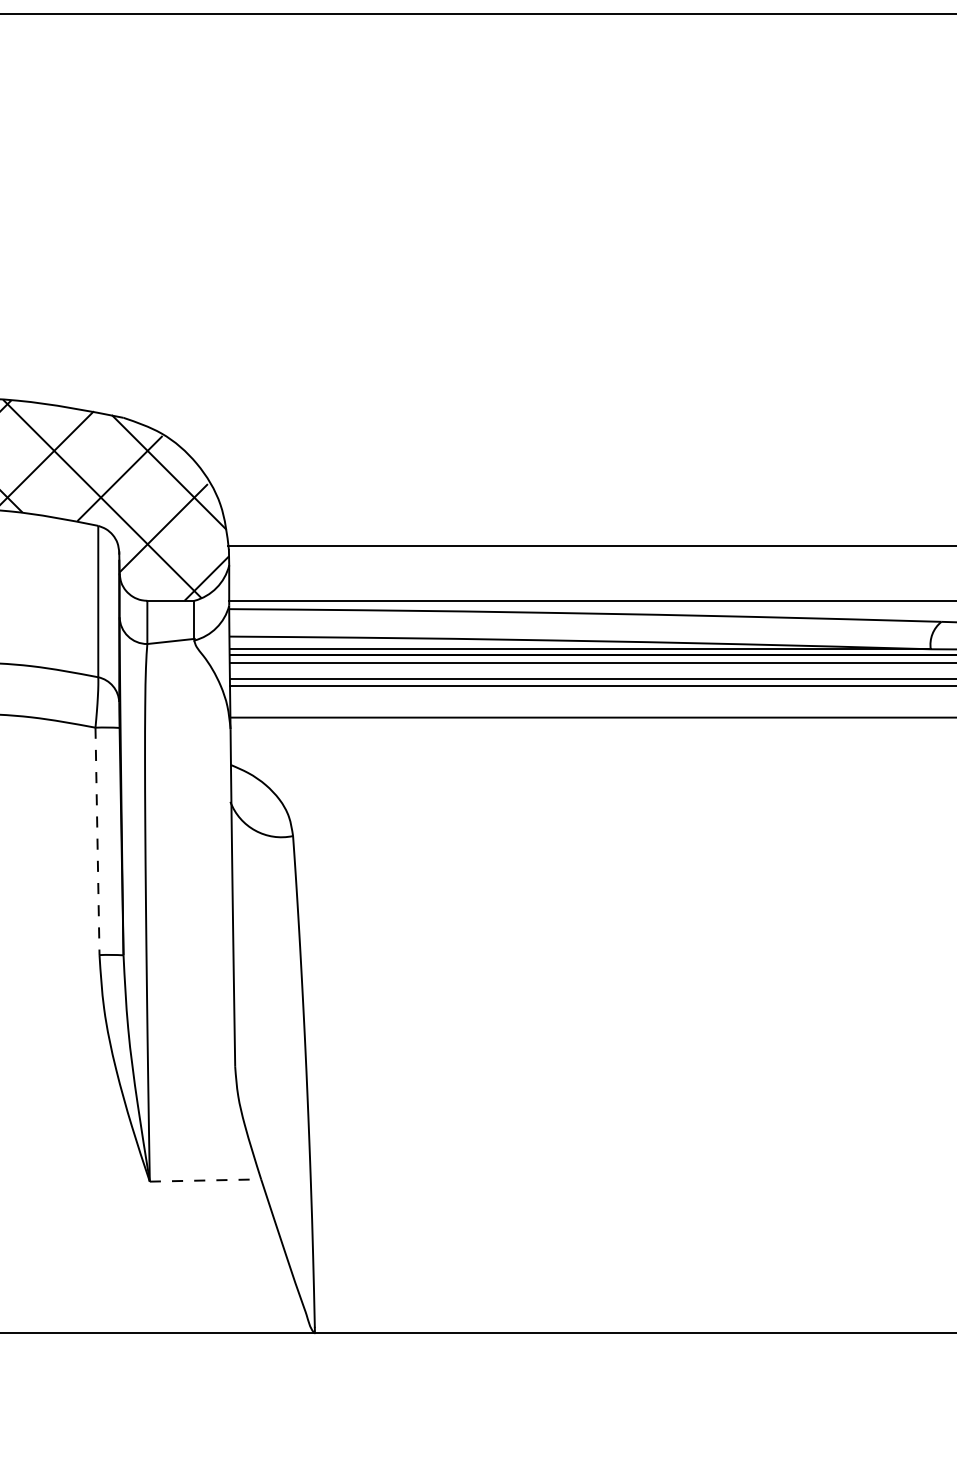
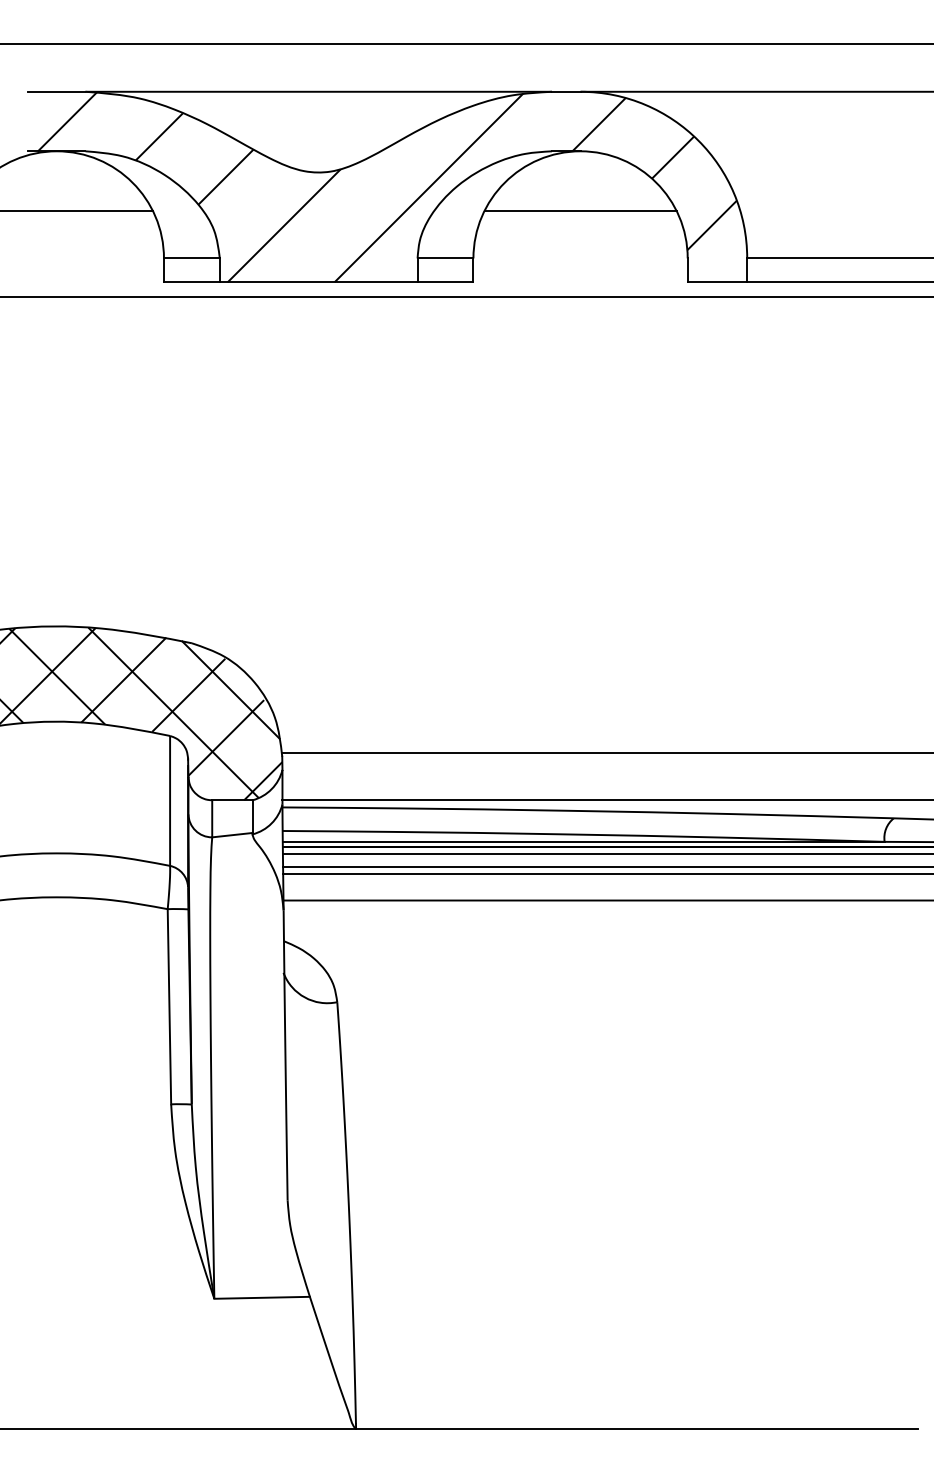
line: (97, 841) -> (169, 1006), dashed -> solid
line: (205, 1180) -> (262, 1297), dashed -> solid

